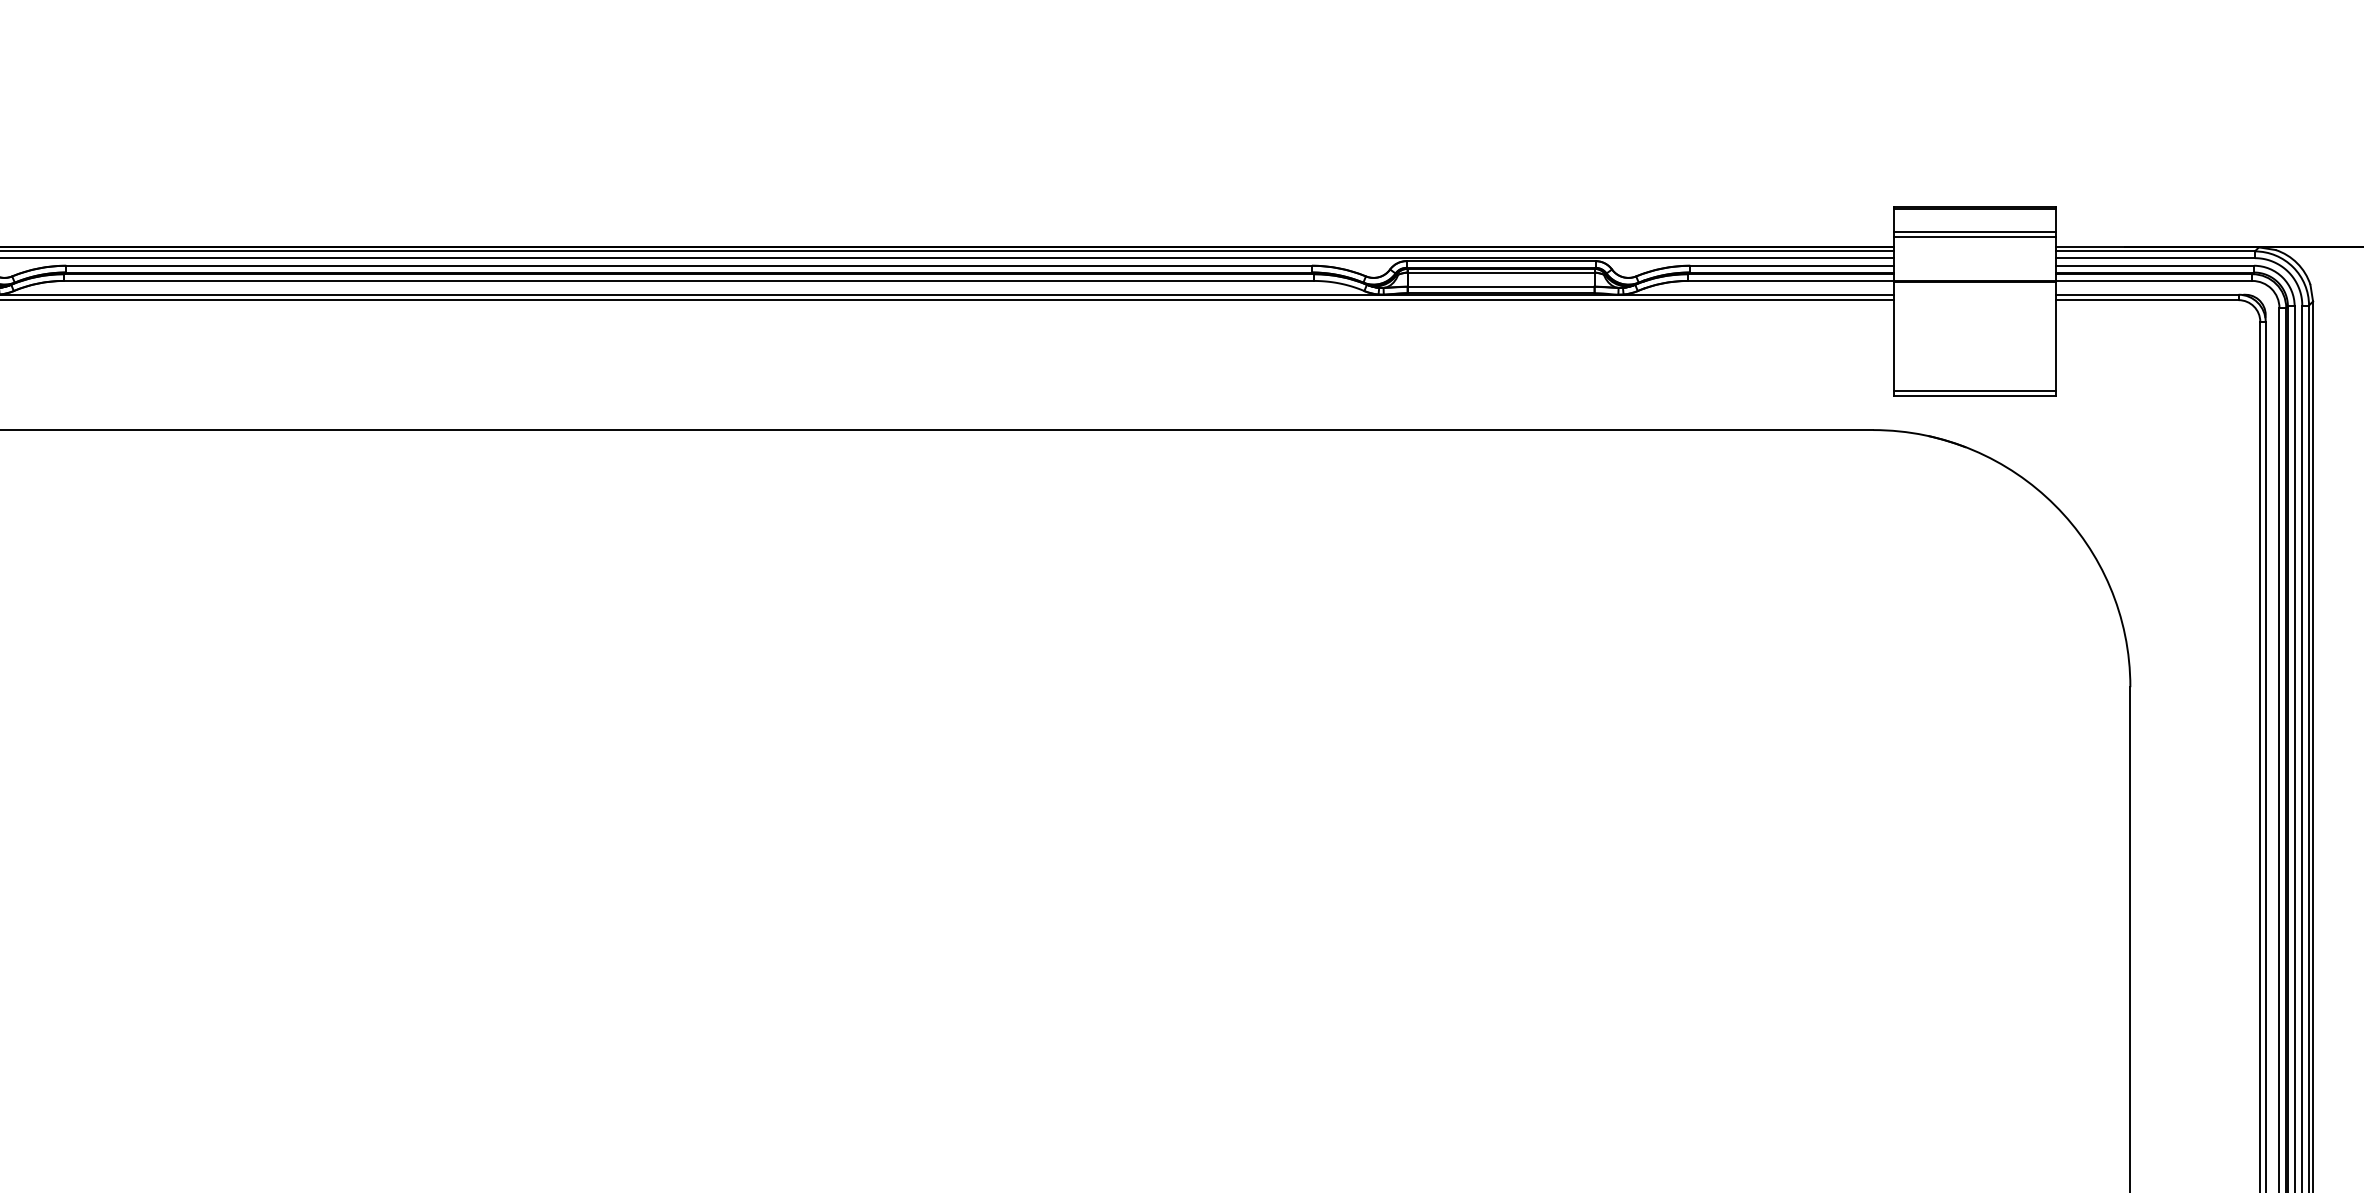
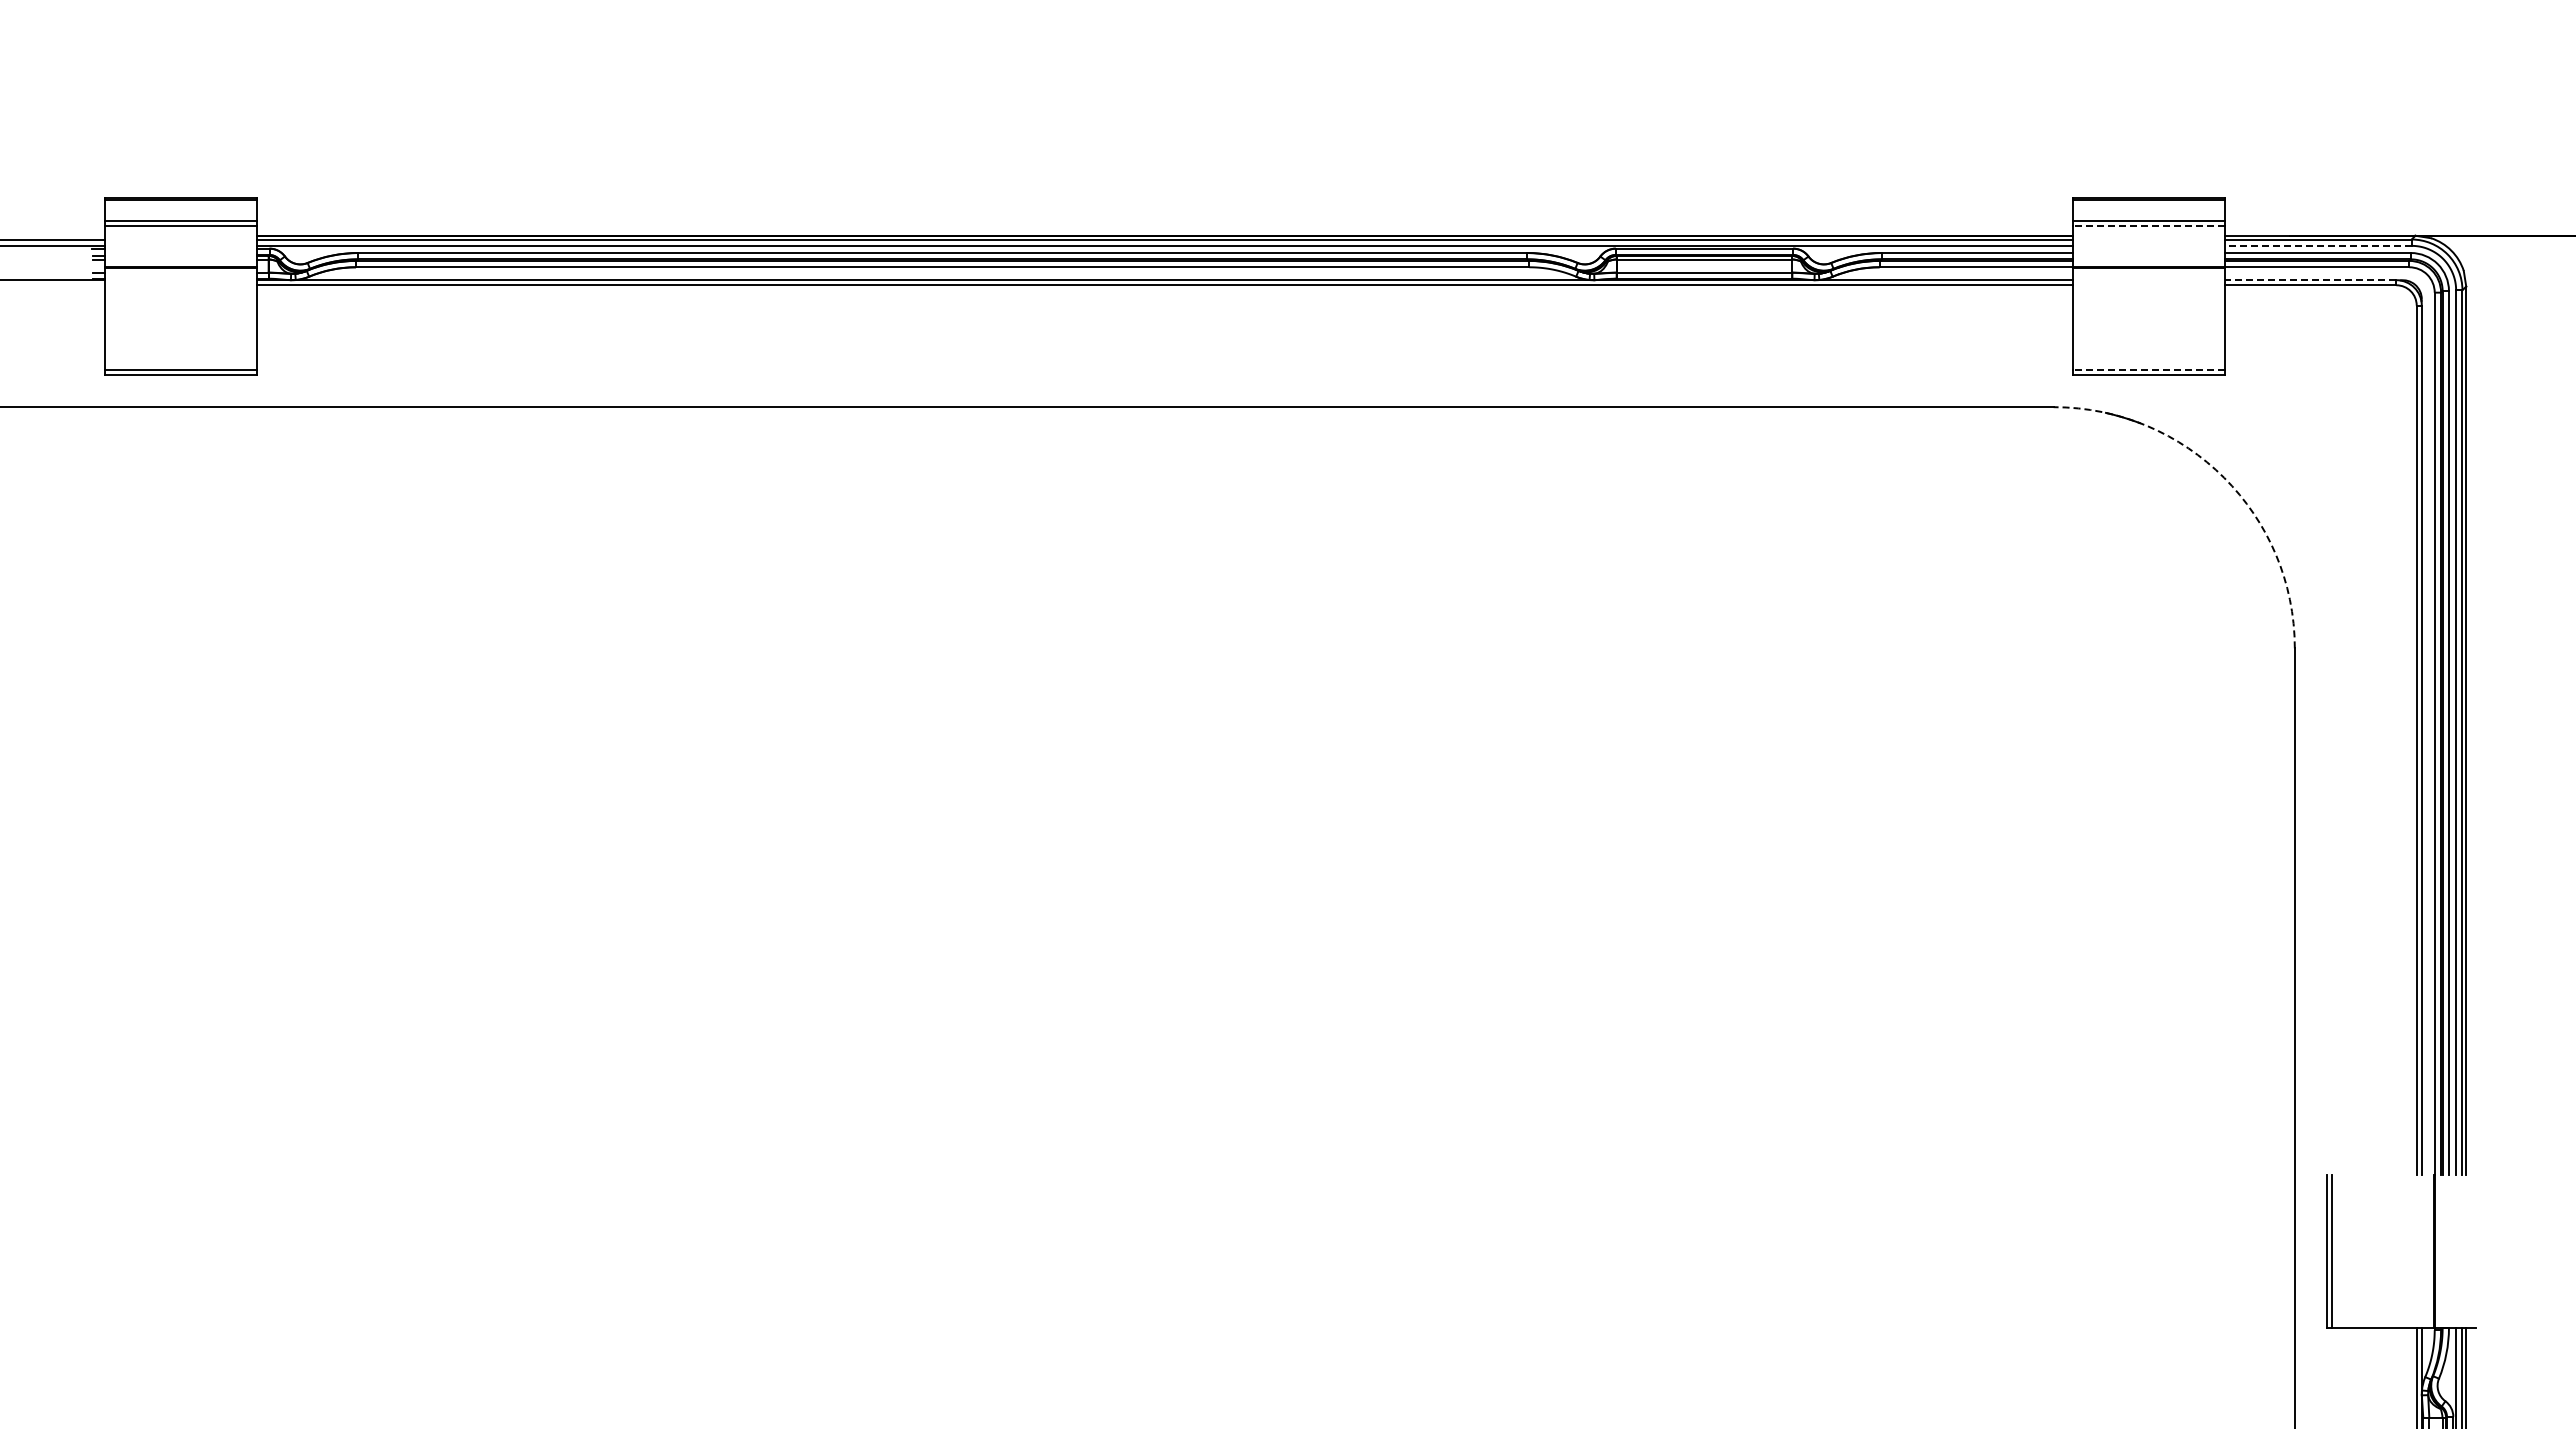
line: (1974, 236) -> (2148, 225), solid -> dashed
line: (2154, 257) -> (2317, 245), solid -> dashed
line: (2147, 295) -> (2310, 280), solid -> dashed
line: (1974, 390) -> (2148, 370), solid -> dashed
arc: (2055, 505) -> (2224, 477), solid -> dashed

